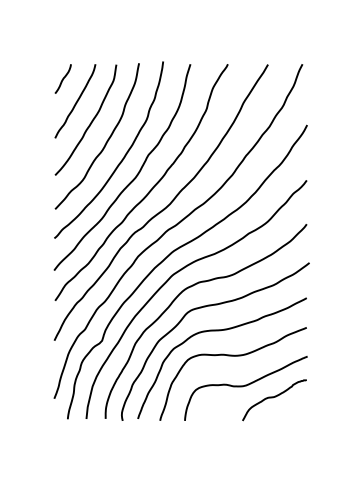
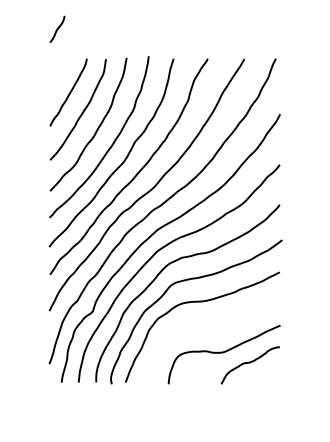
curve: (62, 78) -> (56, 28), moved
curve: (232, 356) -> (212, 325), removed

